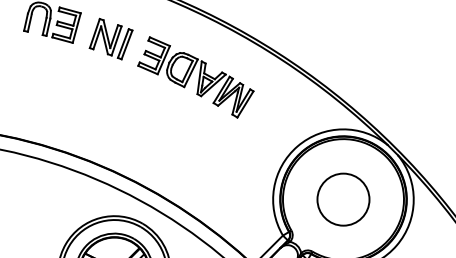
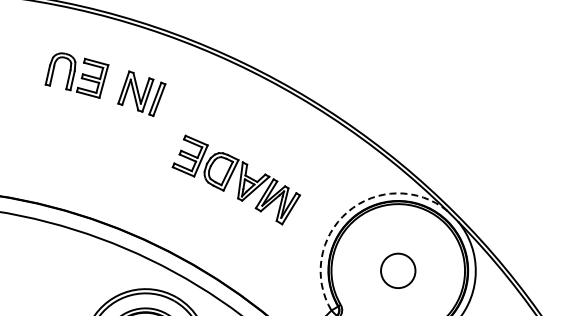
part: (195, 76) -> (235, 179), moved
arc: (297, 146) -> (347, 212), solid -> dashed
circle: (342, 199) -> (397, 270), size x0.6

